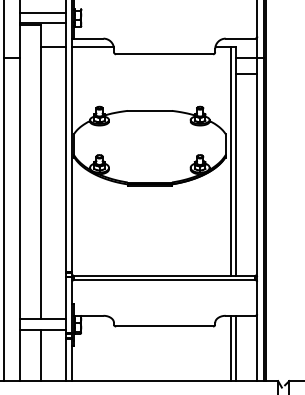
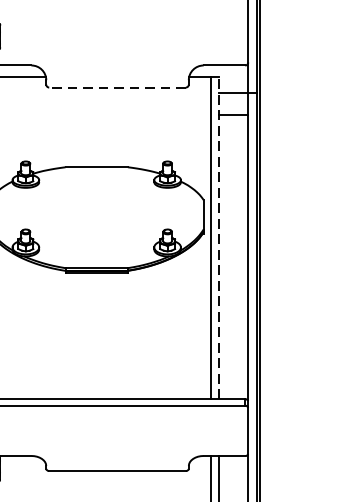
line: (164, 54) -> (117, 87), solid -> dashed
line: (236, 160) -> (218, 237), solid -> dashed

